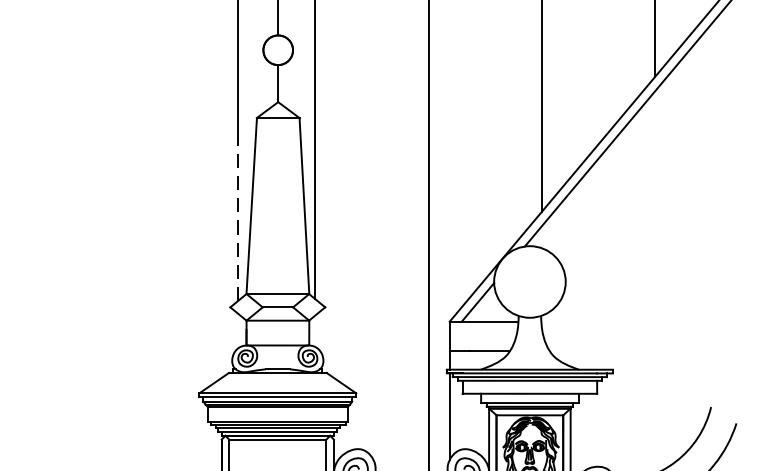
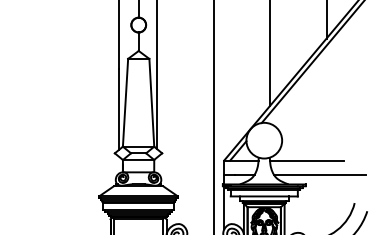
line: (237, 219) -> (118, 109), dashed -> solid
line: (614, 321) -> (306, 160), added
line: (640, 349) -> (319, 174), added

